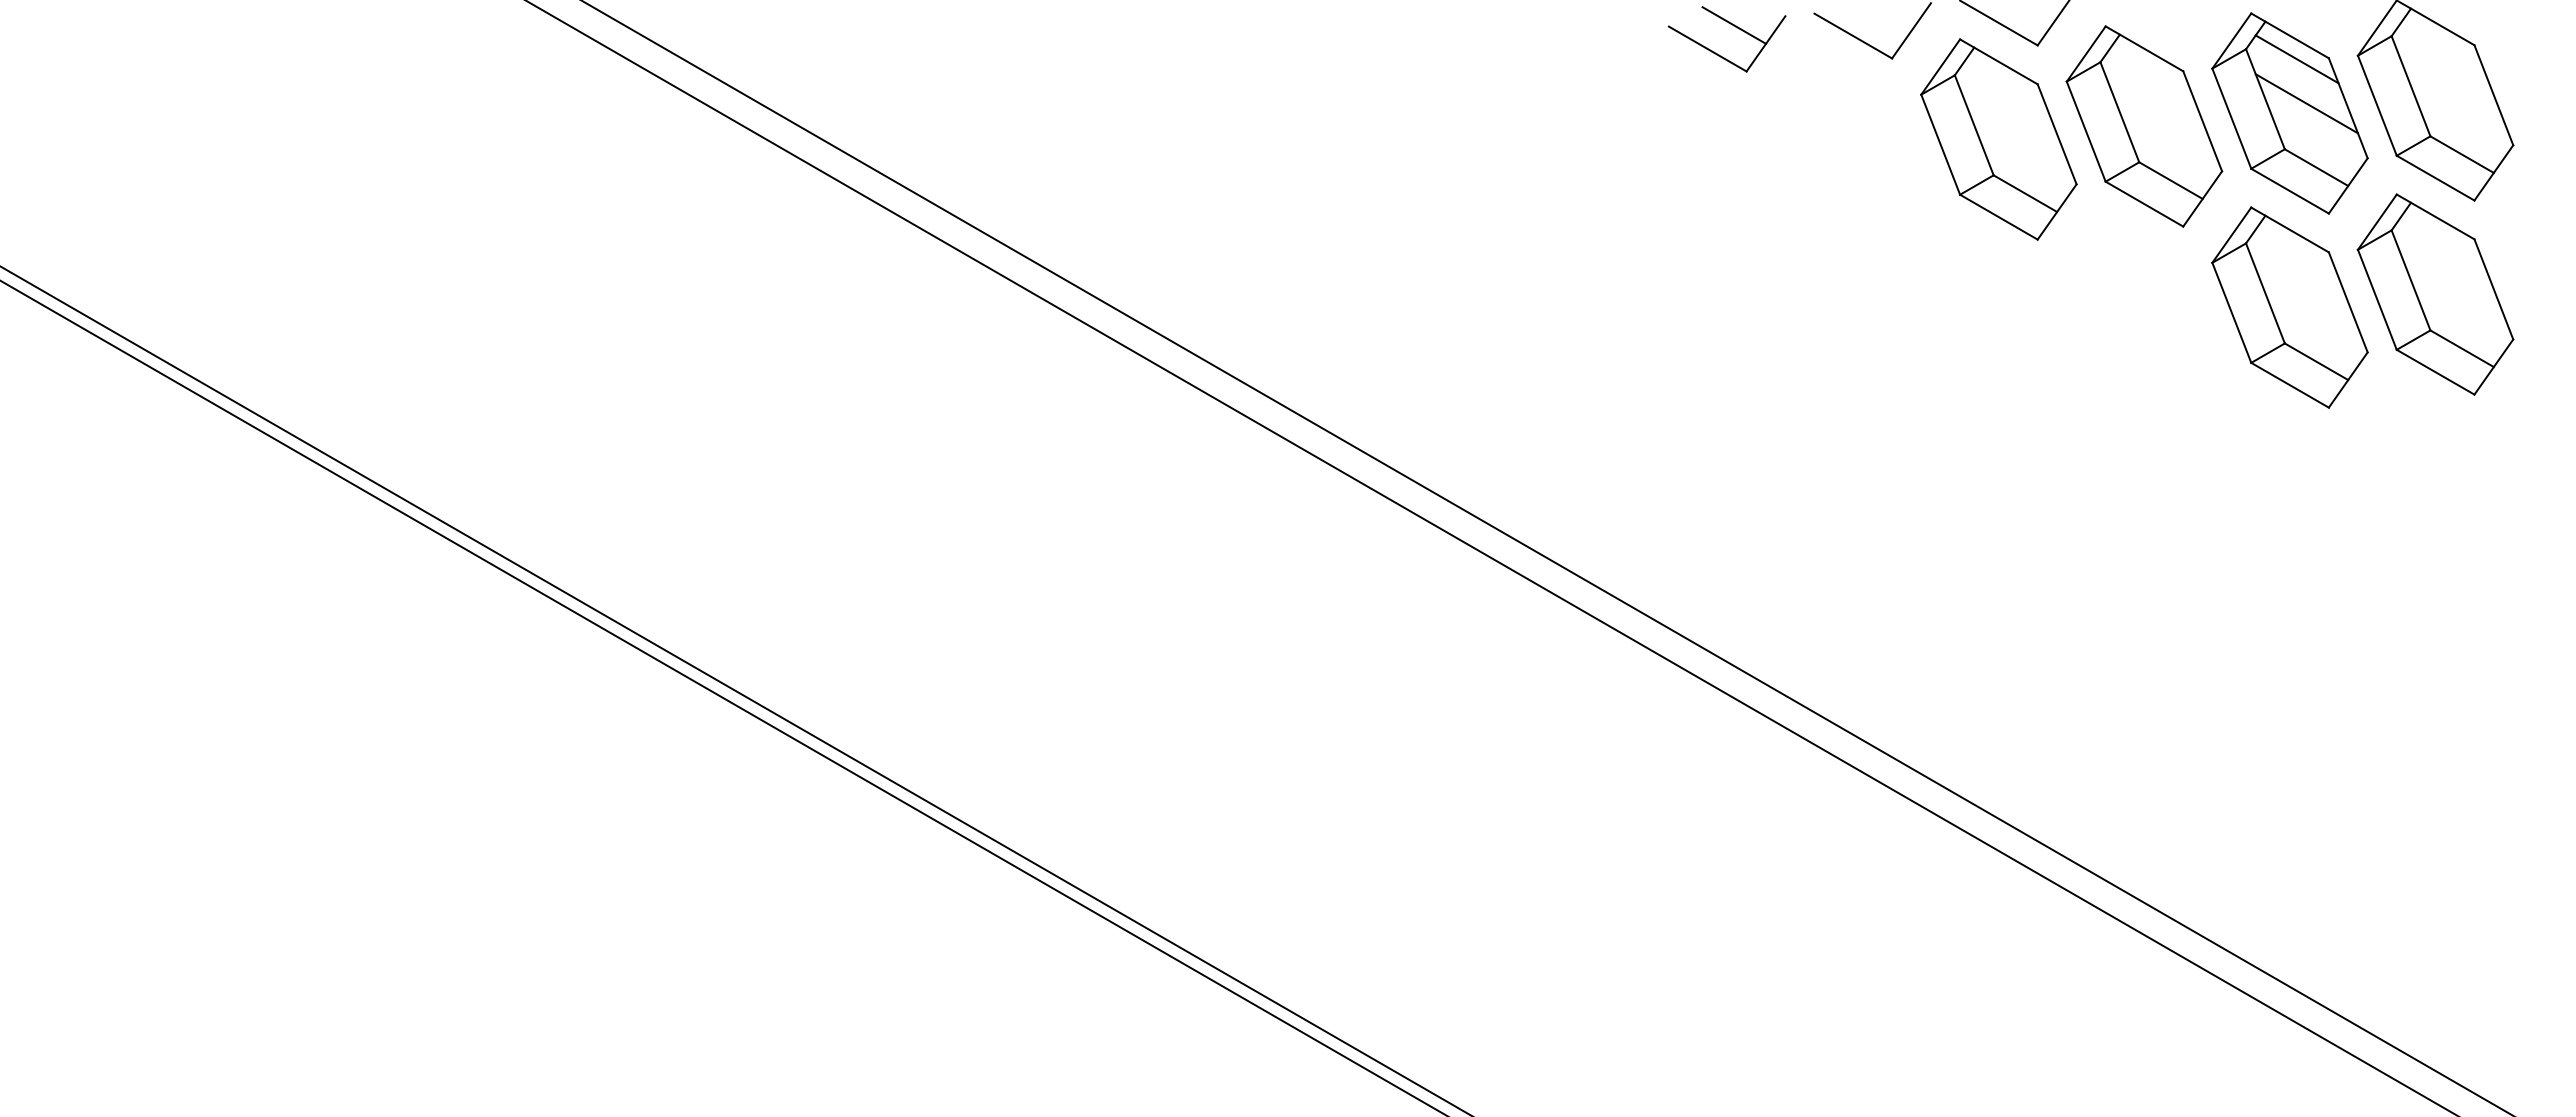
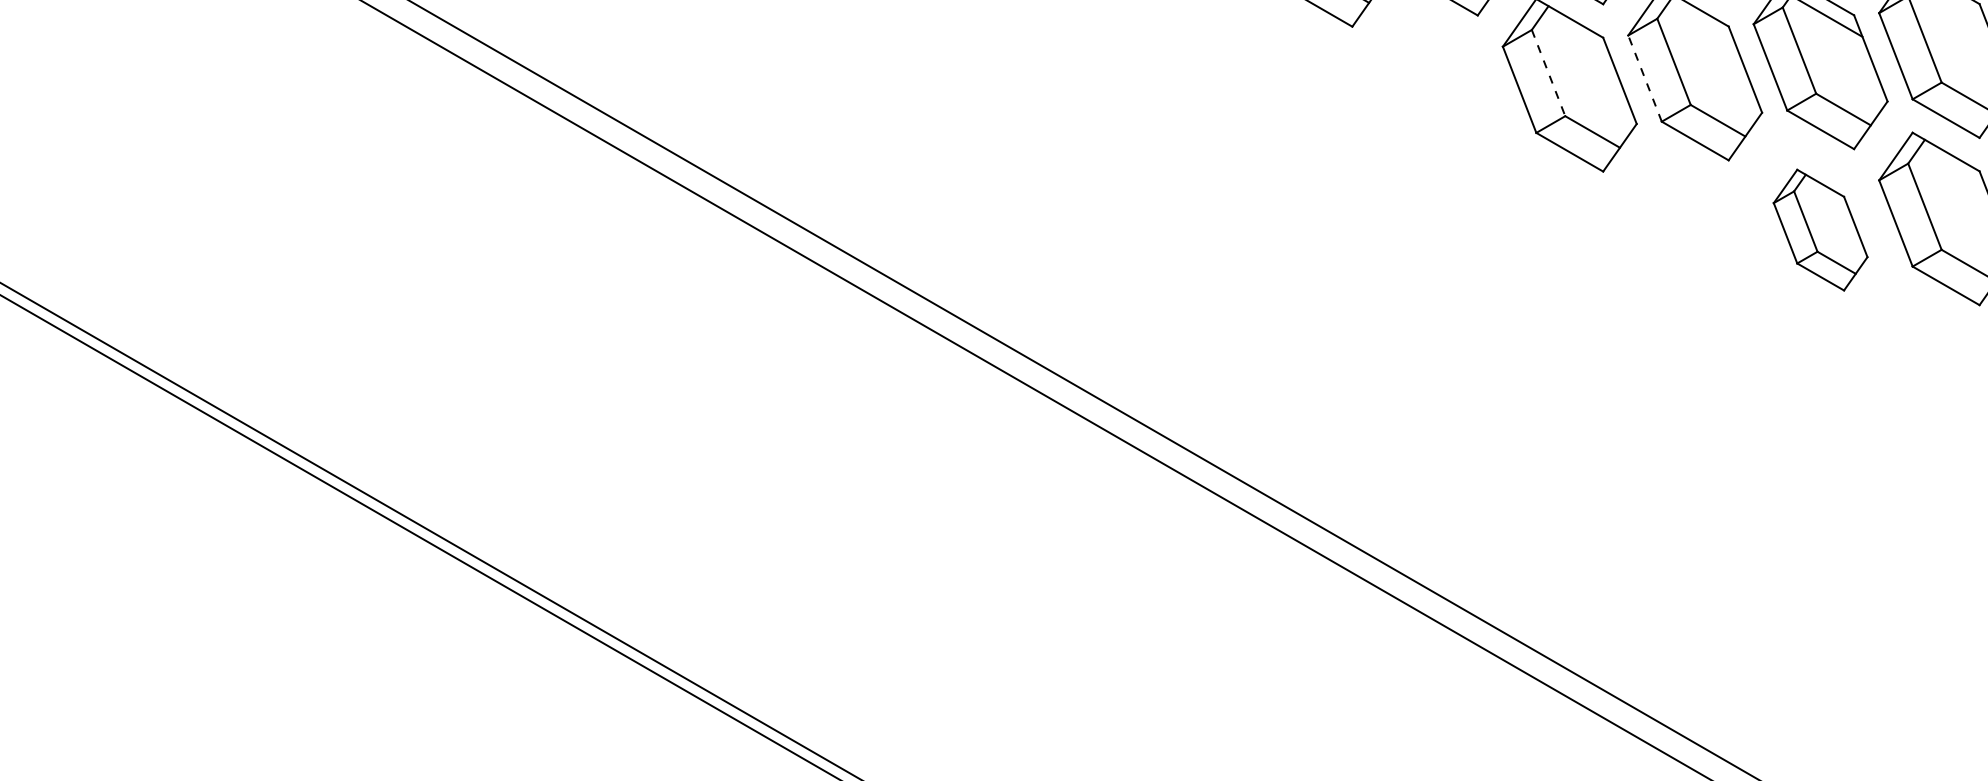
line: (2306, 103) -> (1834, 54), removed
line: (1974, 125) -> (1548, 73), solid -> dashed
line: (2086, 131) -> (1645, 78), solid -> dashed
part: (2289, 307) -> (1820, 230), size x0.7

